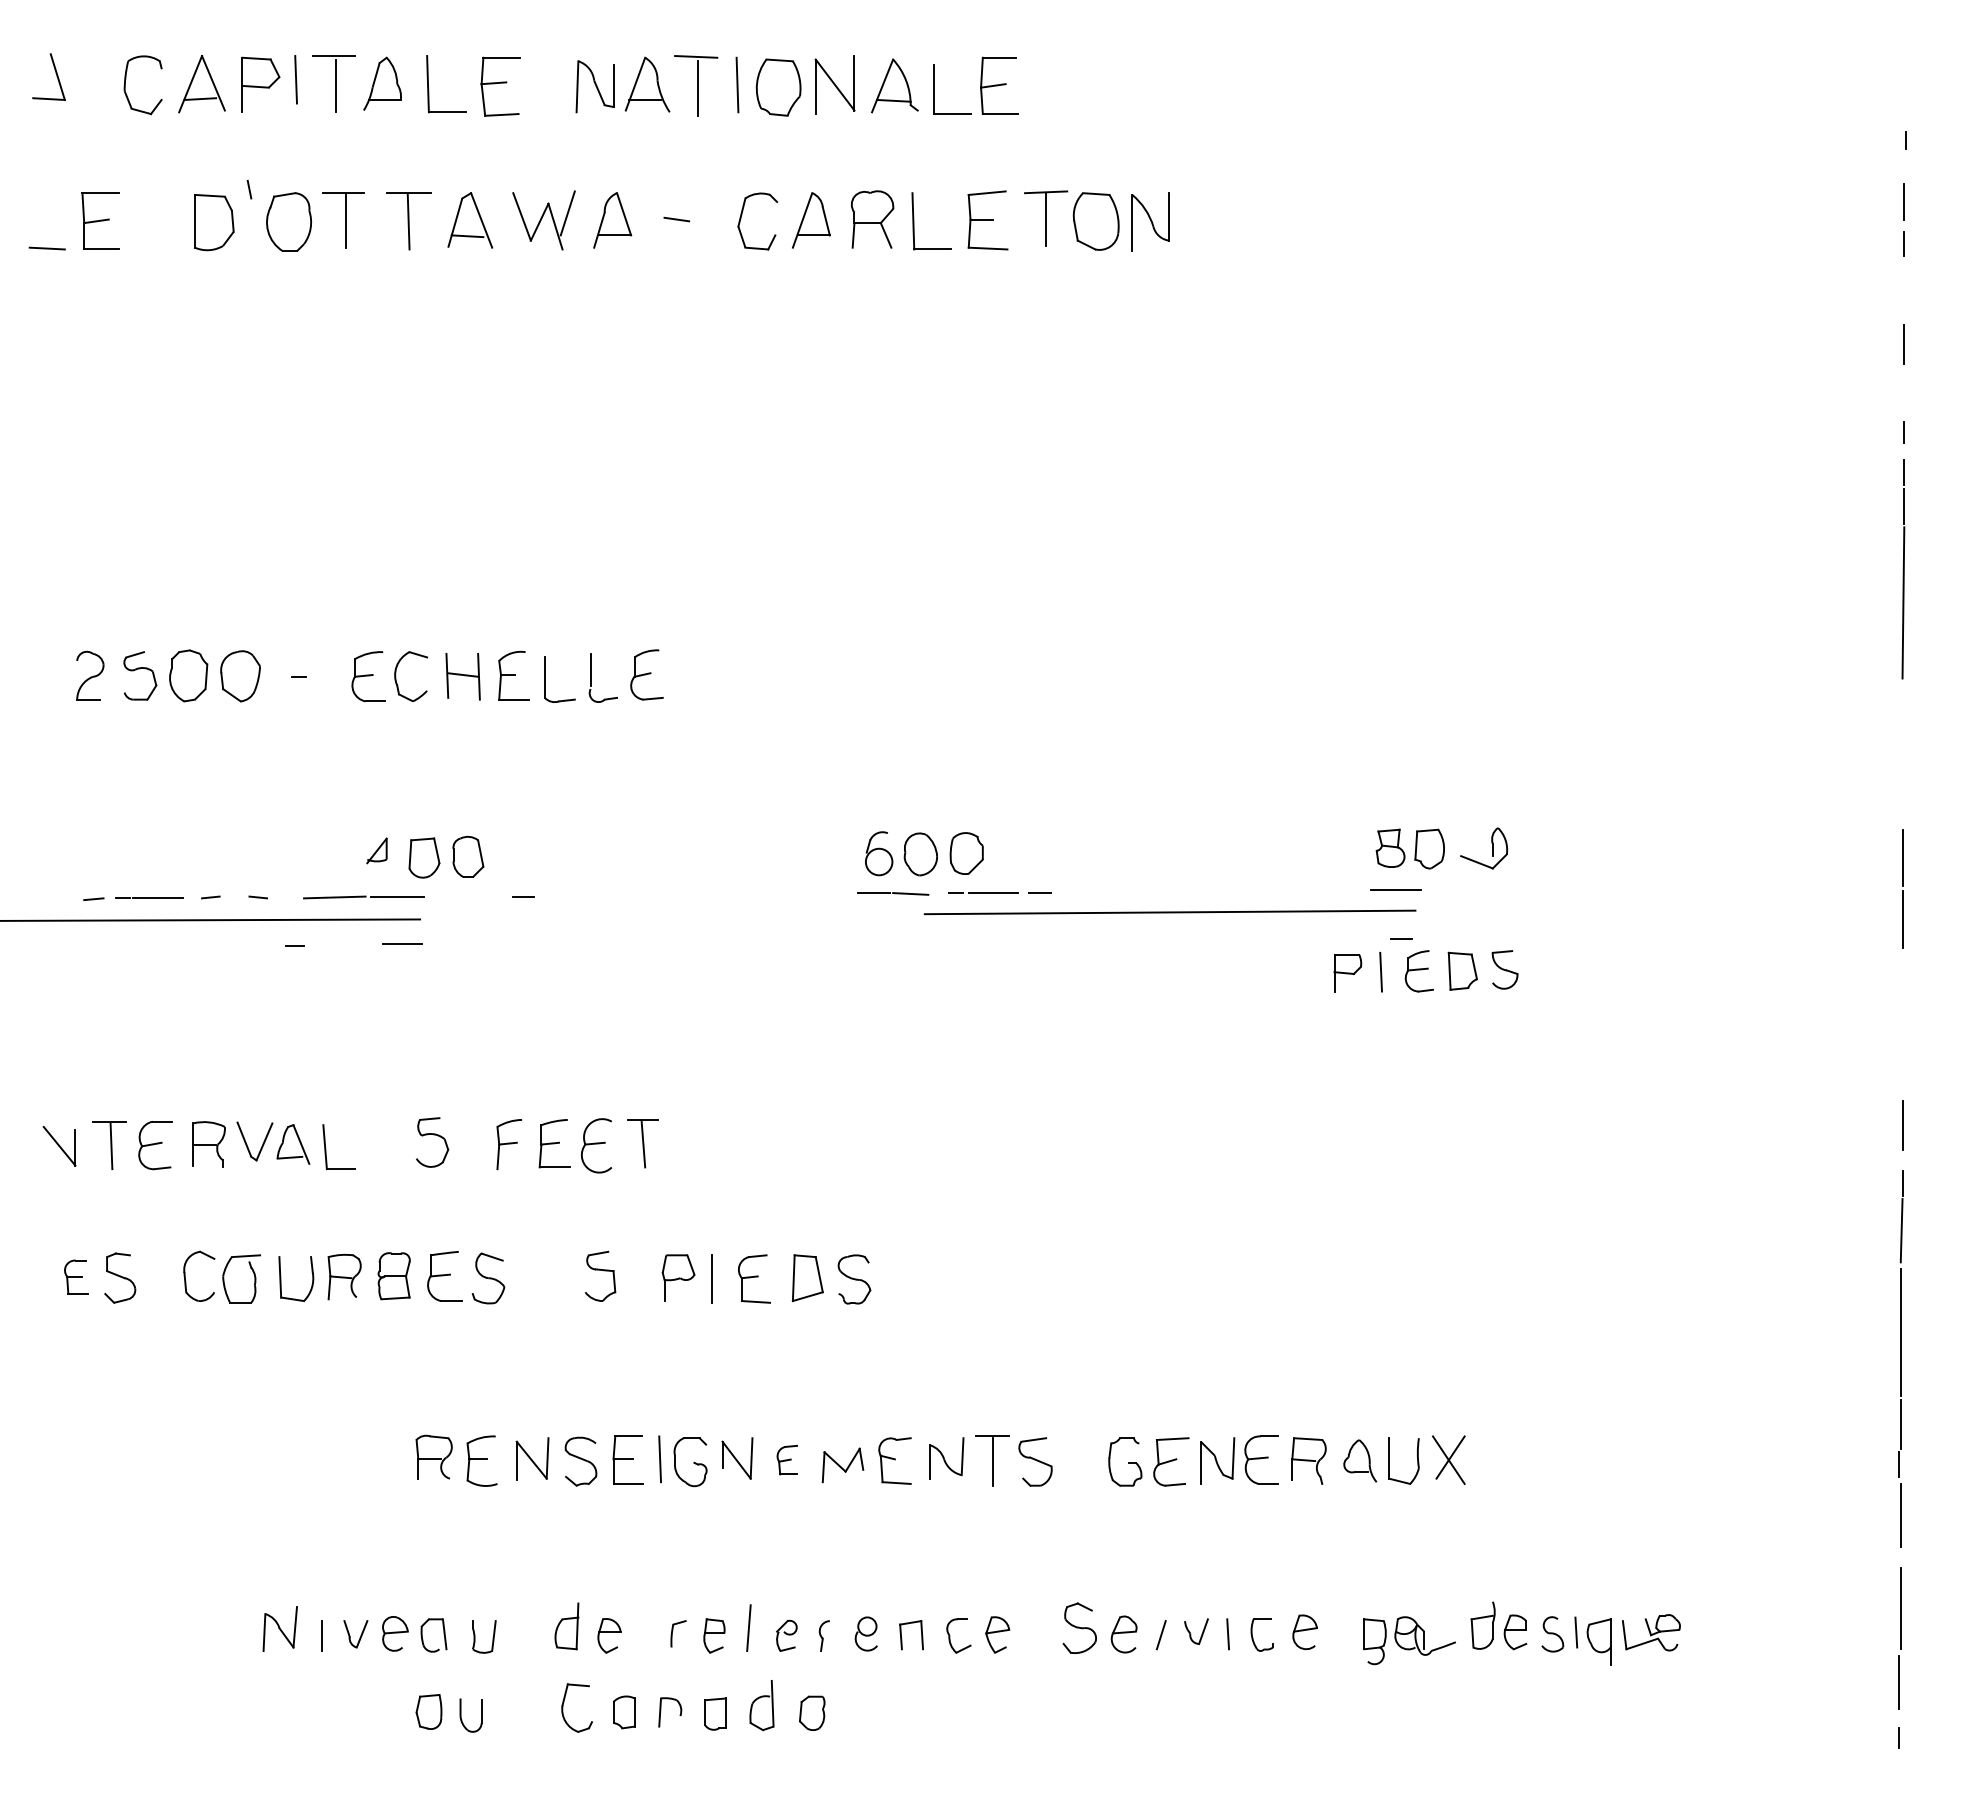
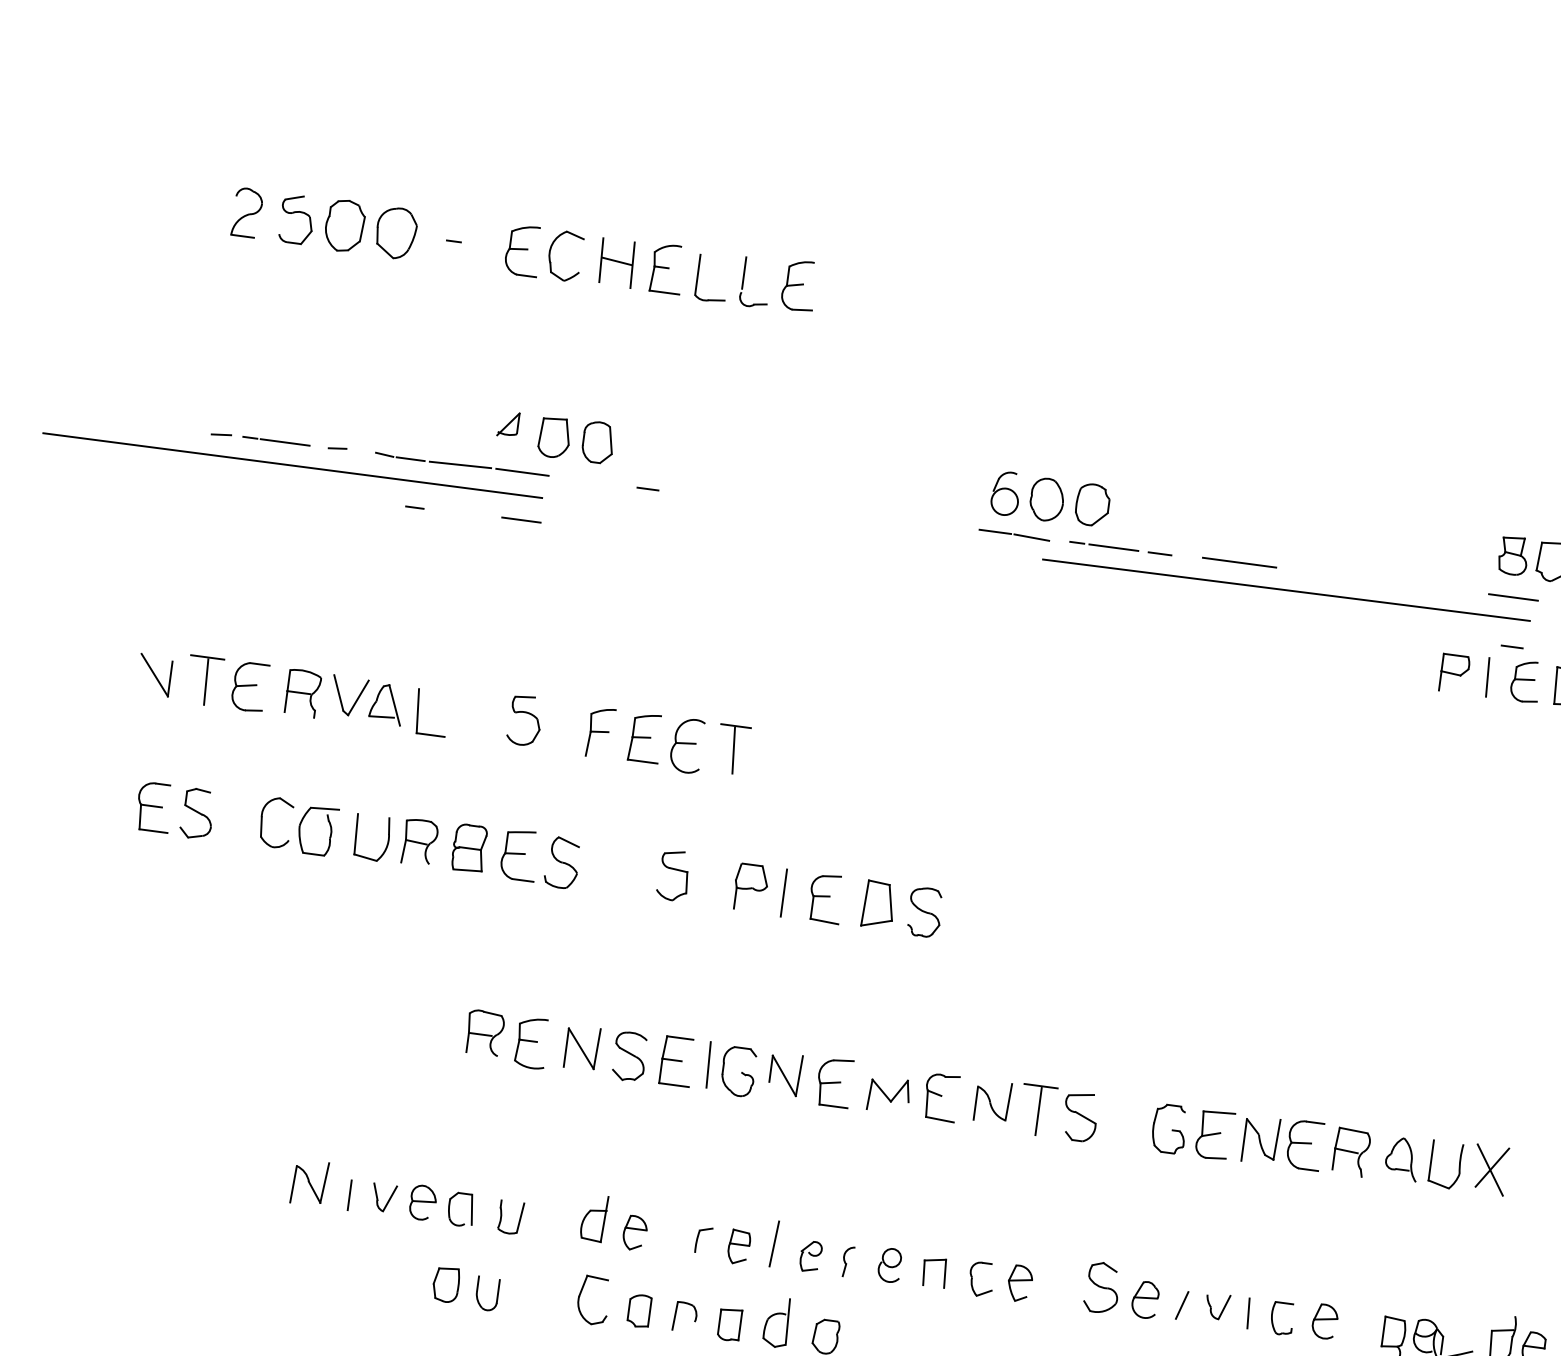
line: (1119, 891) -> (1239, 562), added
line: (284, 898) -> (410, 459), added
part: (76, 1276) -> (154, 806), size x1.43
part: (787, 1459) -> (834, 1081), size x1.67

